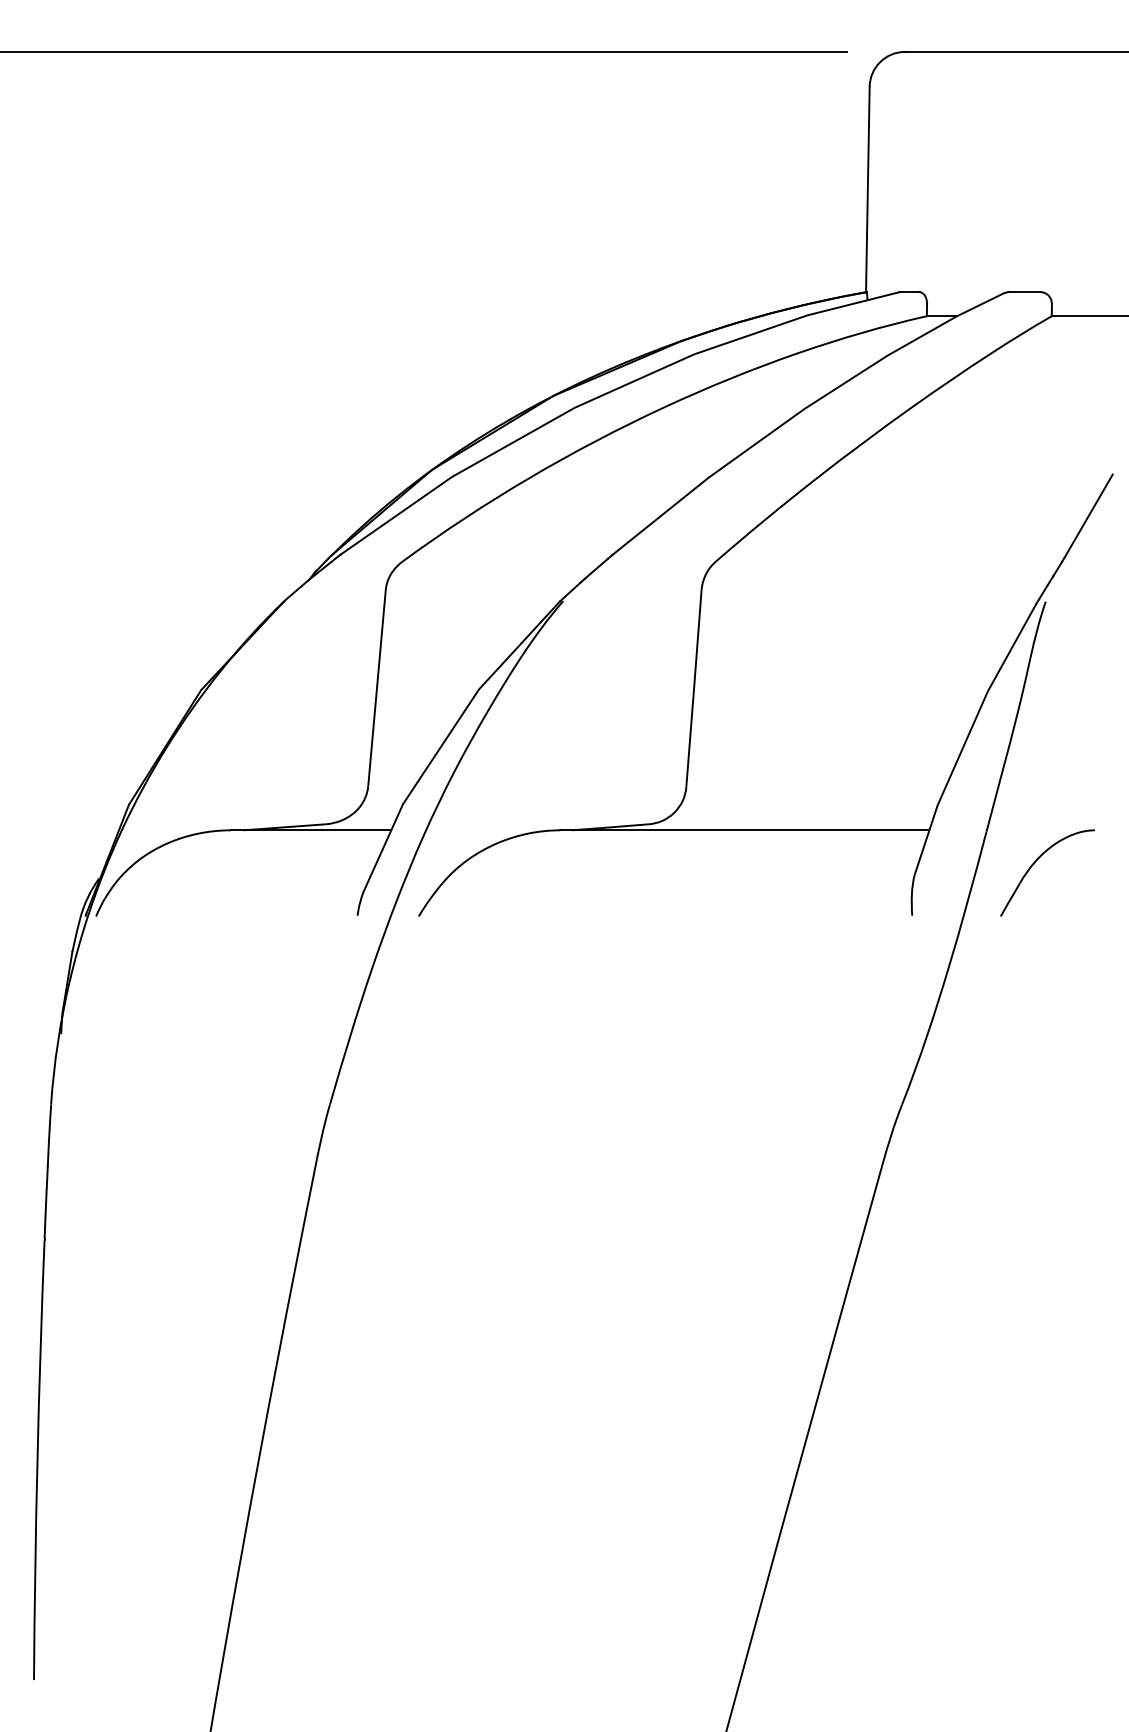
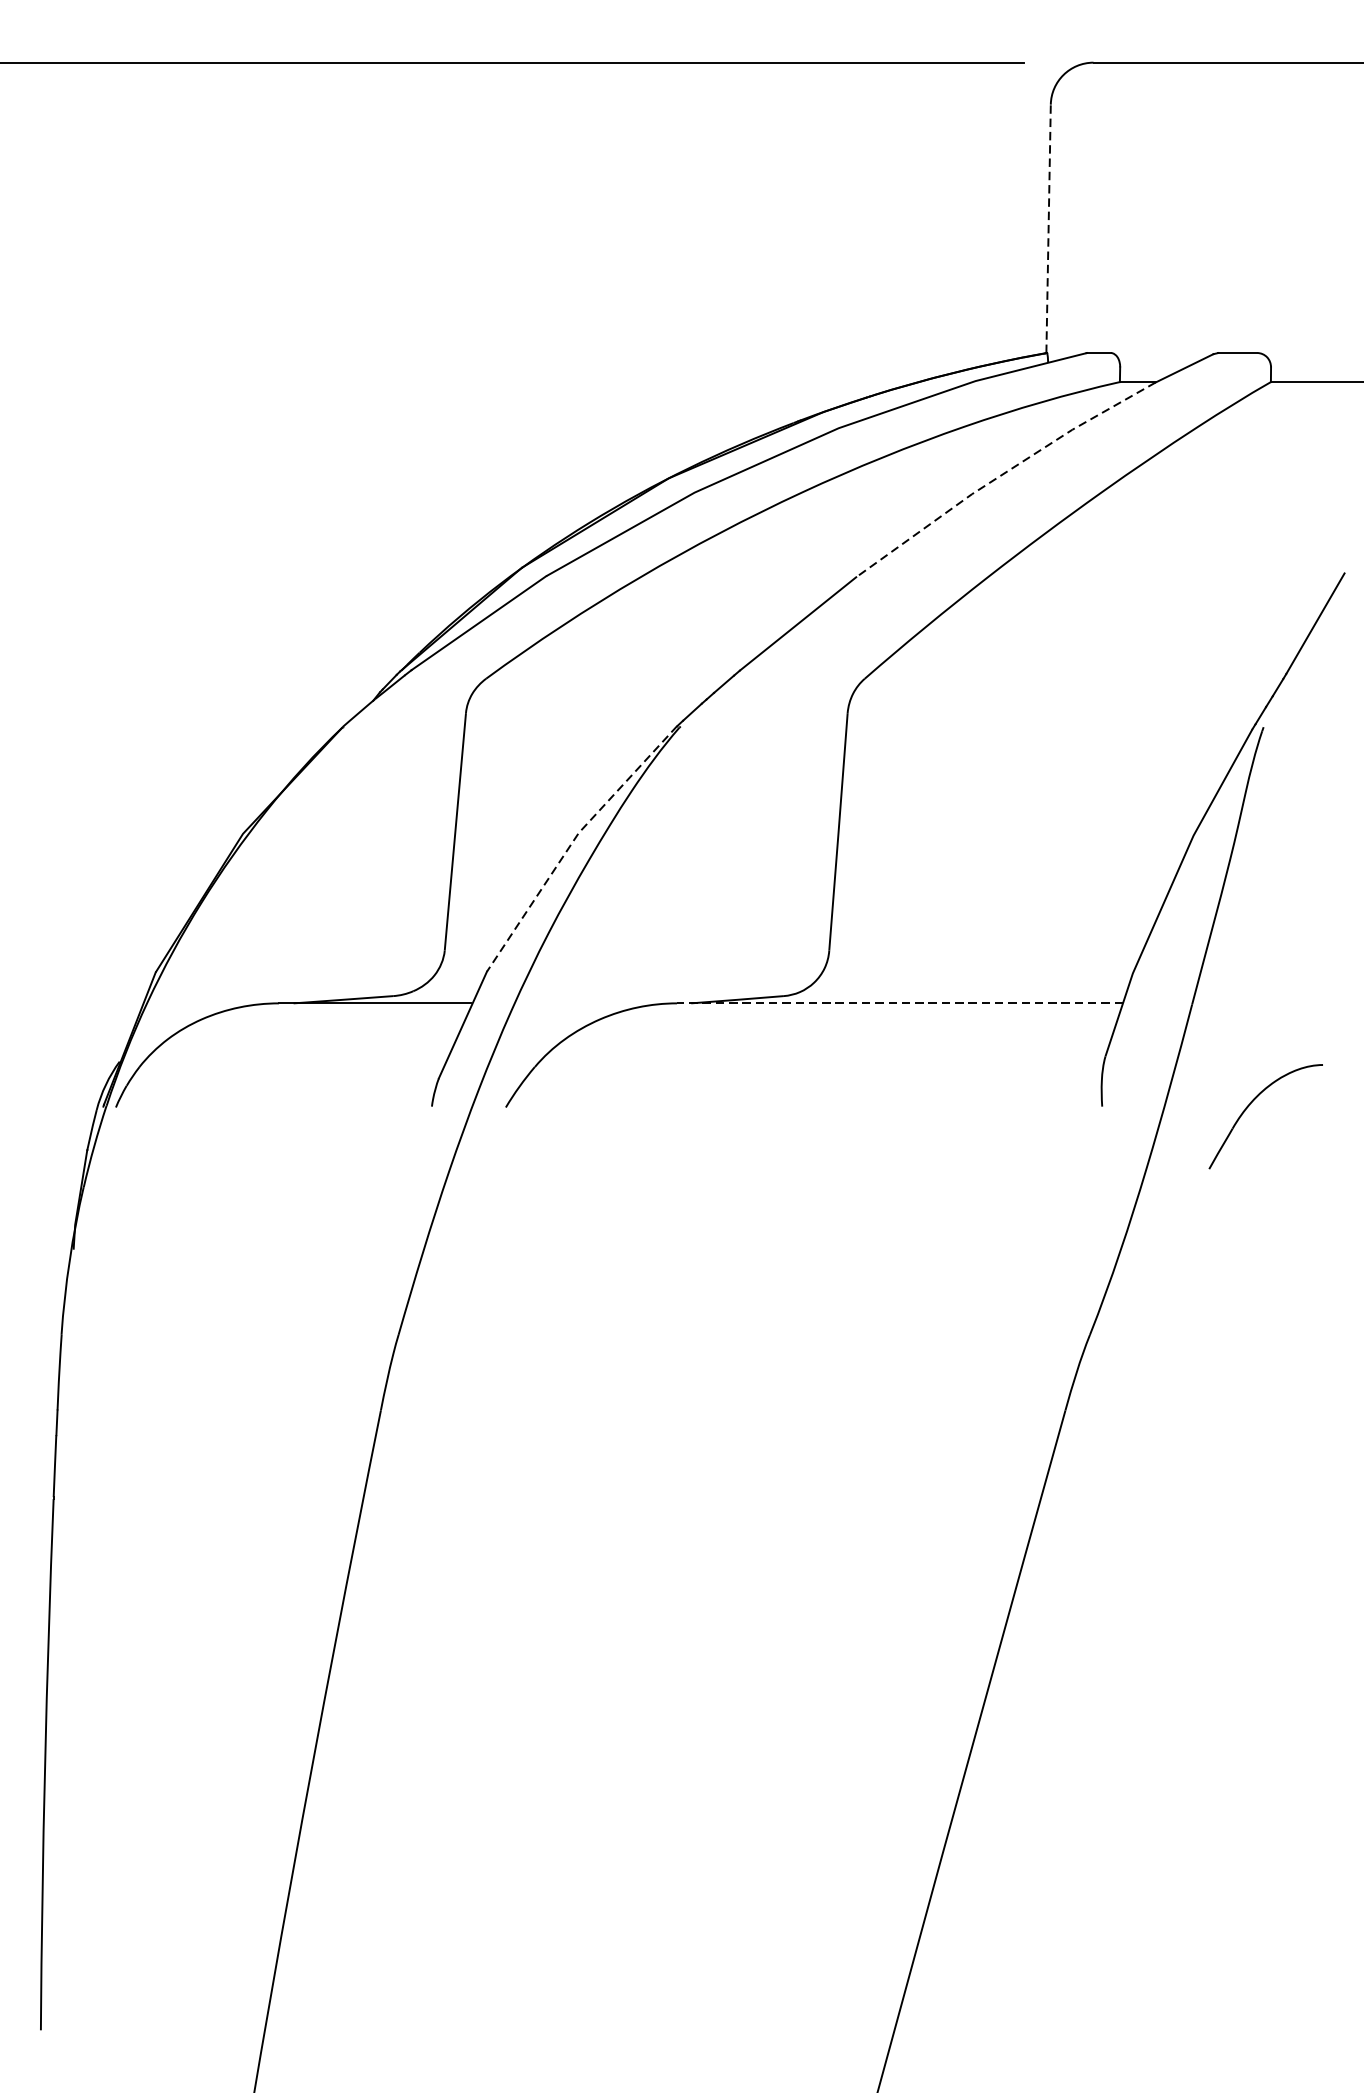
line: (867, 189) -> (1048, 228), solid -> dashed
line: (829, 392) -> (1002, 474), solid -> dashed
line: (474, 695) -> (573, 840), solid -> dashed
line: (744, 830) -> (899, 1003), solid -> dashed
part: (1035, 863) -> (1251, 1105), moved

